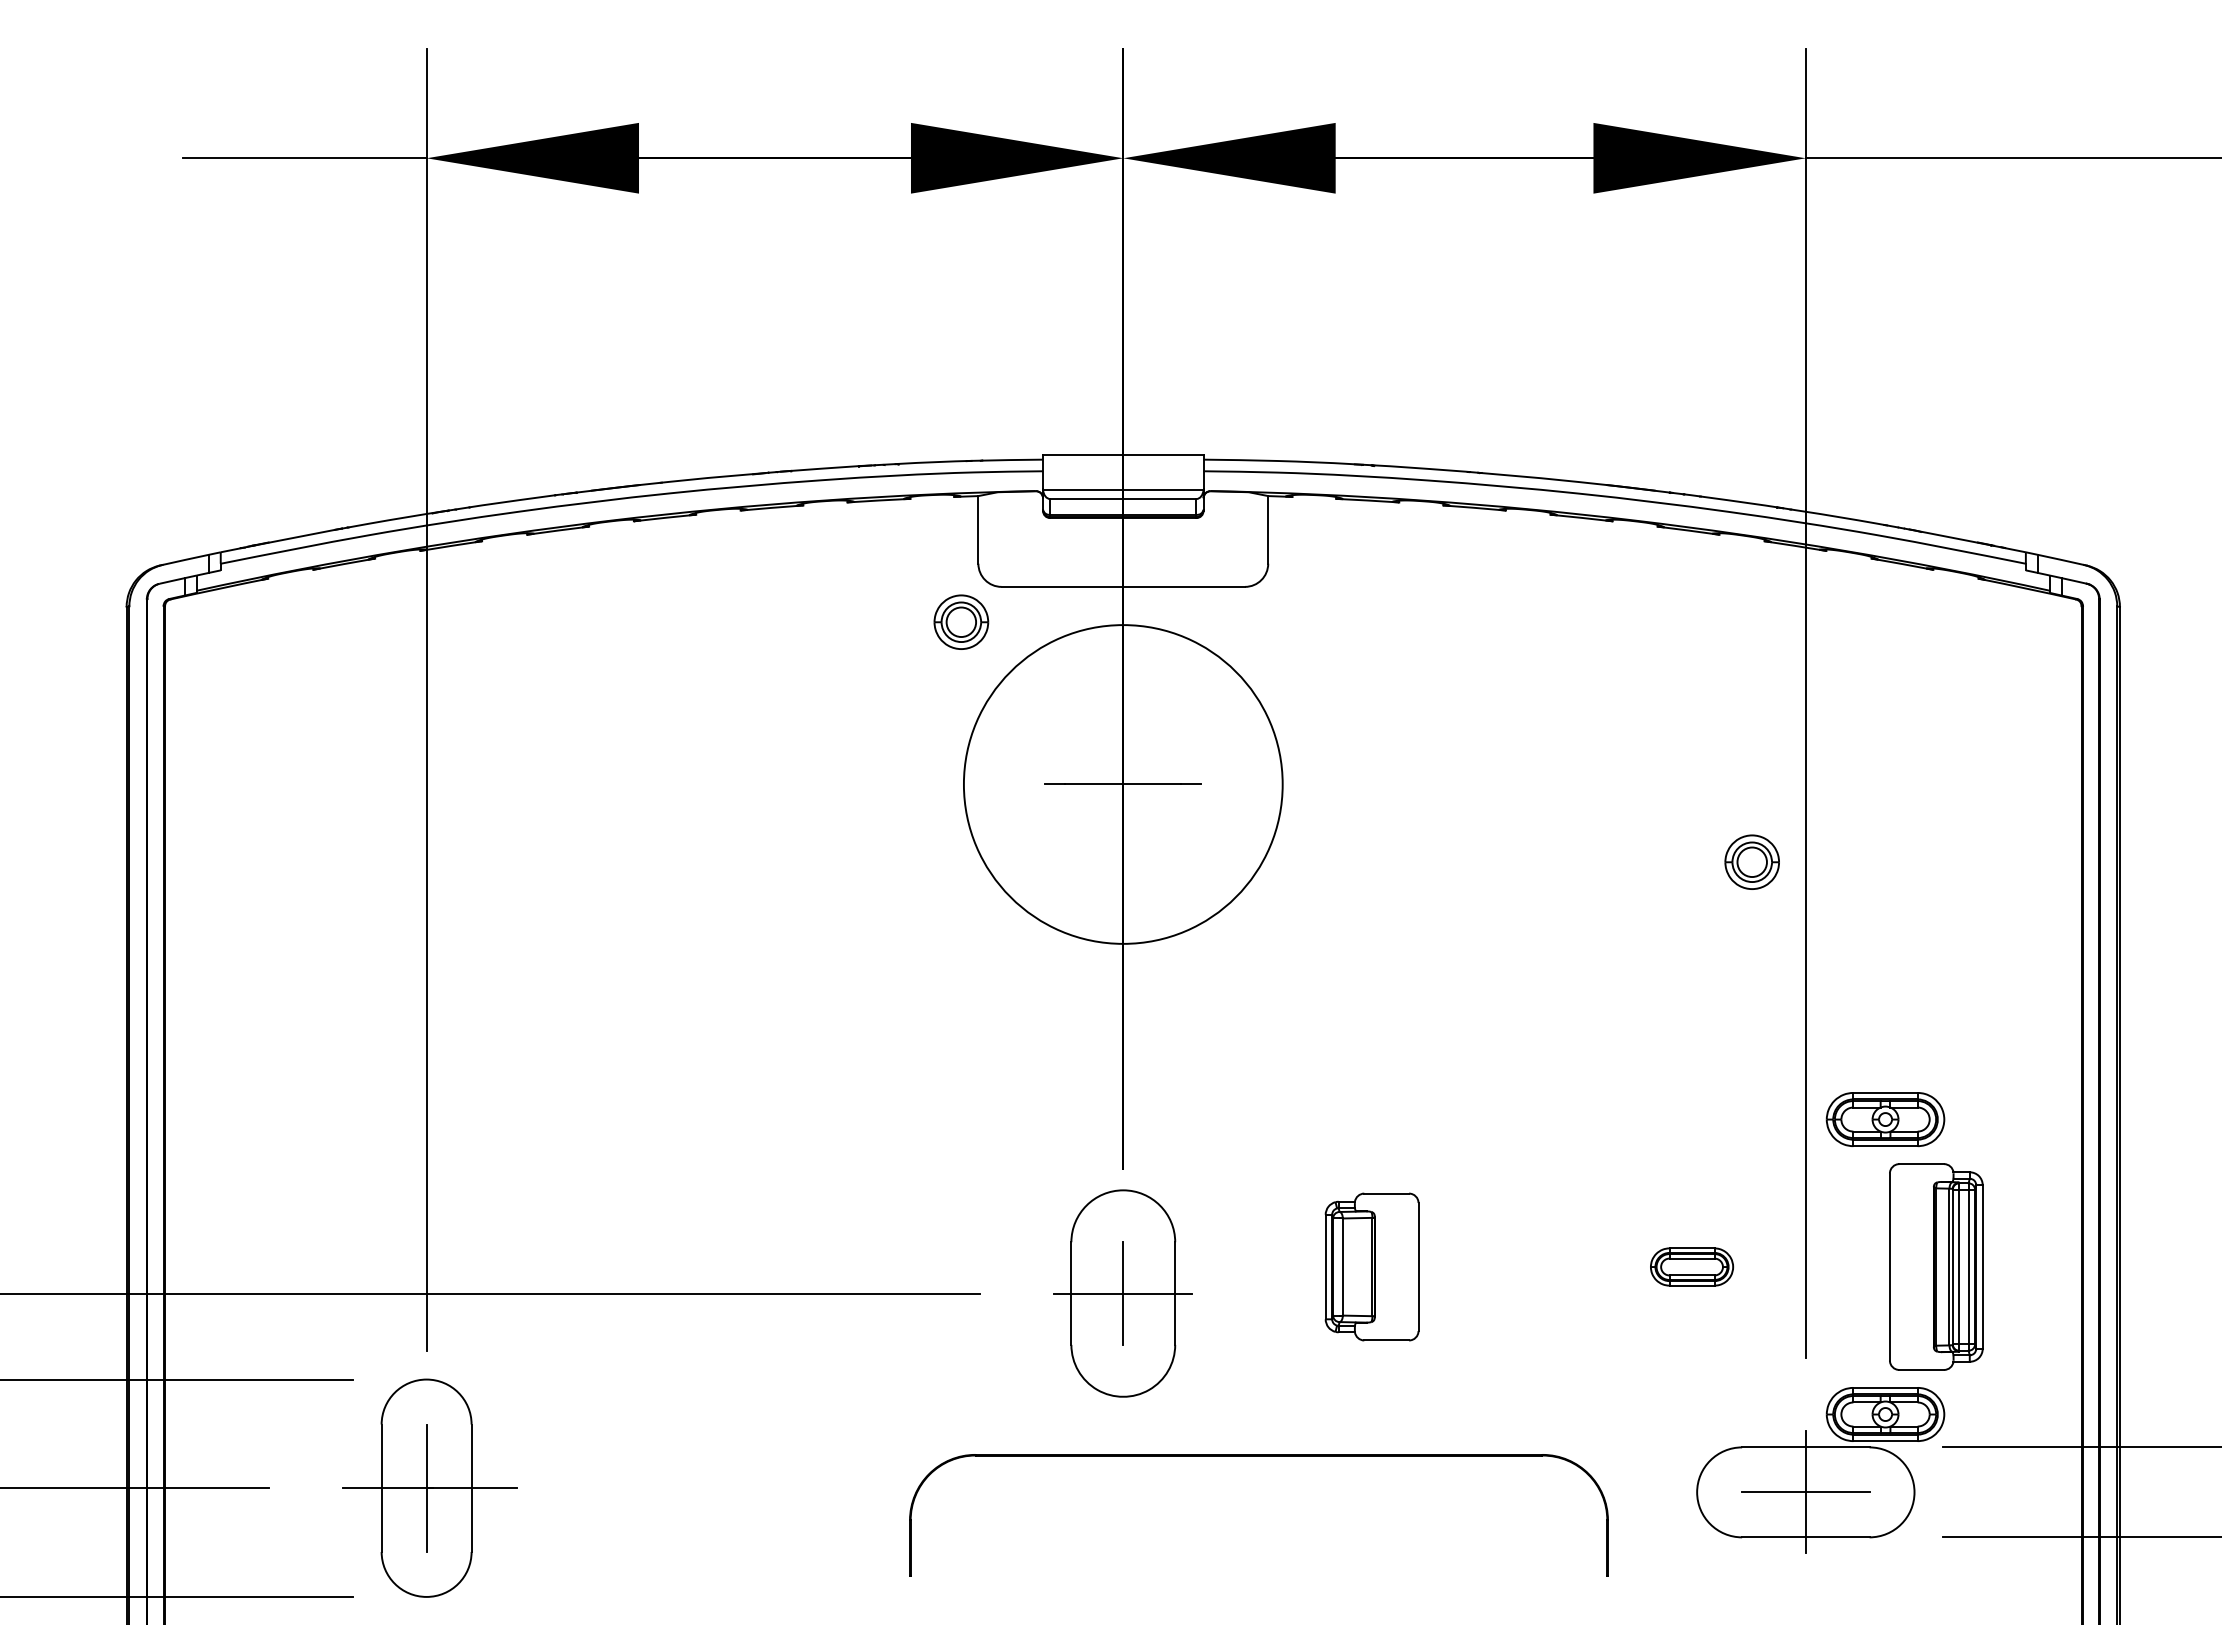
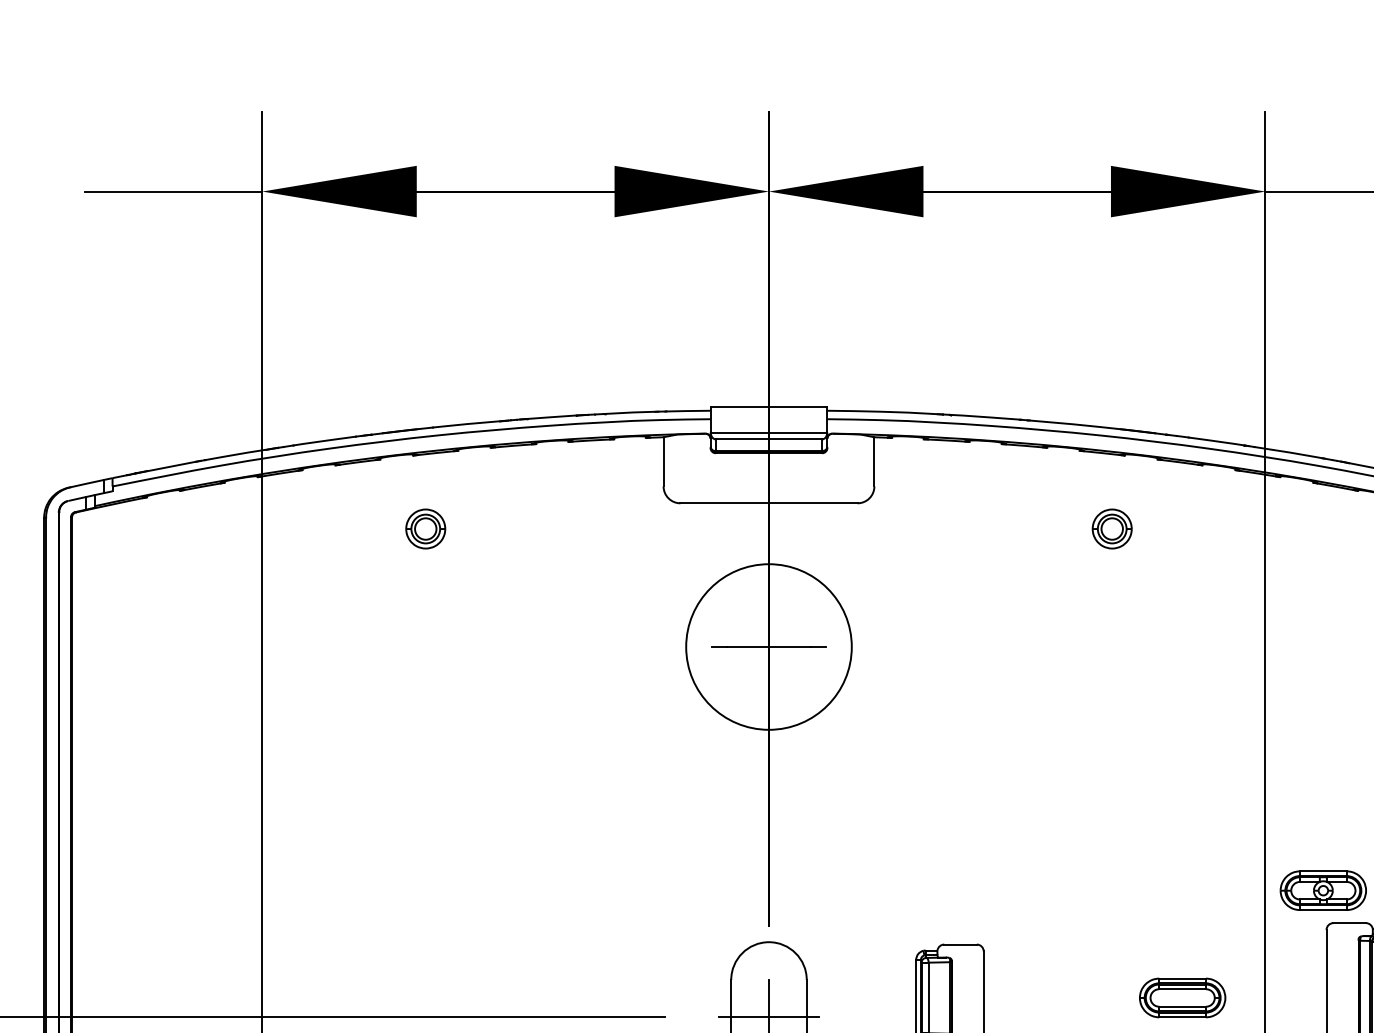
part: (961, 621) -> (425, 528), moved
circle: (1123, 784) -> (769, 647), size x0.71
part: (1751, 861) -> (1111, 528), moved
part: (1691, 1266) -> (1182, 997), size x1.43

